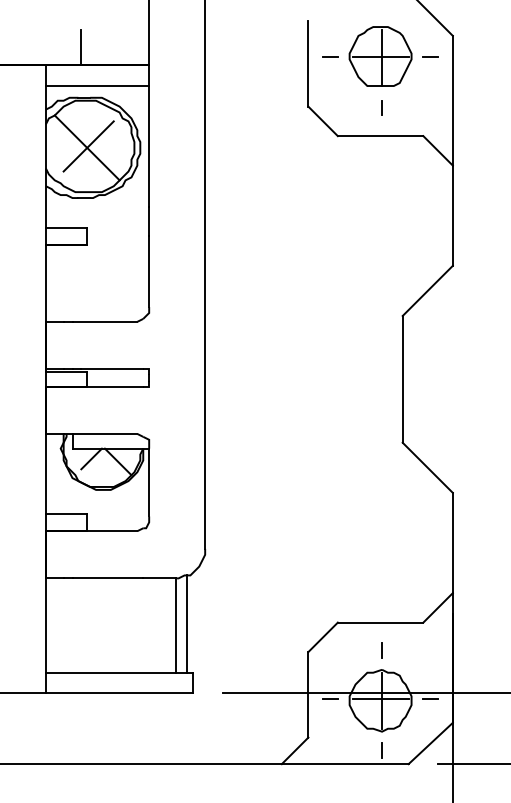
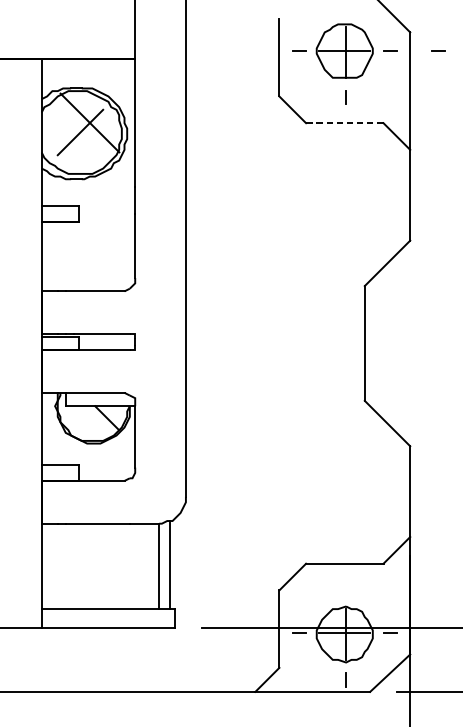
line: (81, 47) -> (73, 42), removed
line: (483, 56) -> (437, 51), added
line: (97, 86) -> (88, 78), removed
line: (380, 136) -> (344, 123), solid -> dashed
line: (86, 147) -> (89, 122), moved
line: (91, 458) -> (82, 415), removed
line: (381, 650) -> (345, 588), removed

